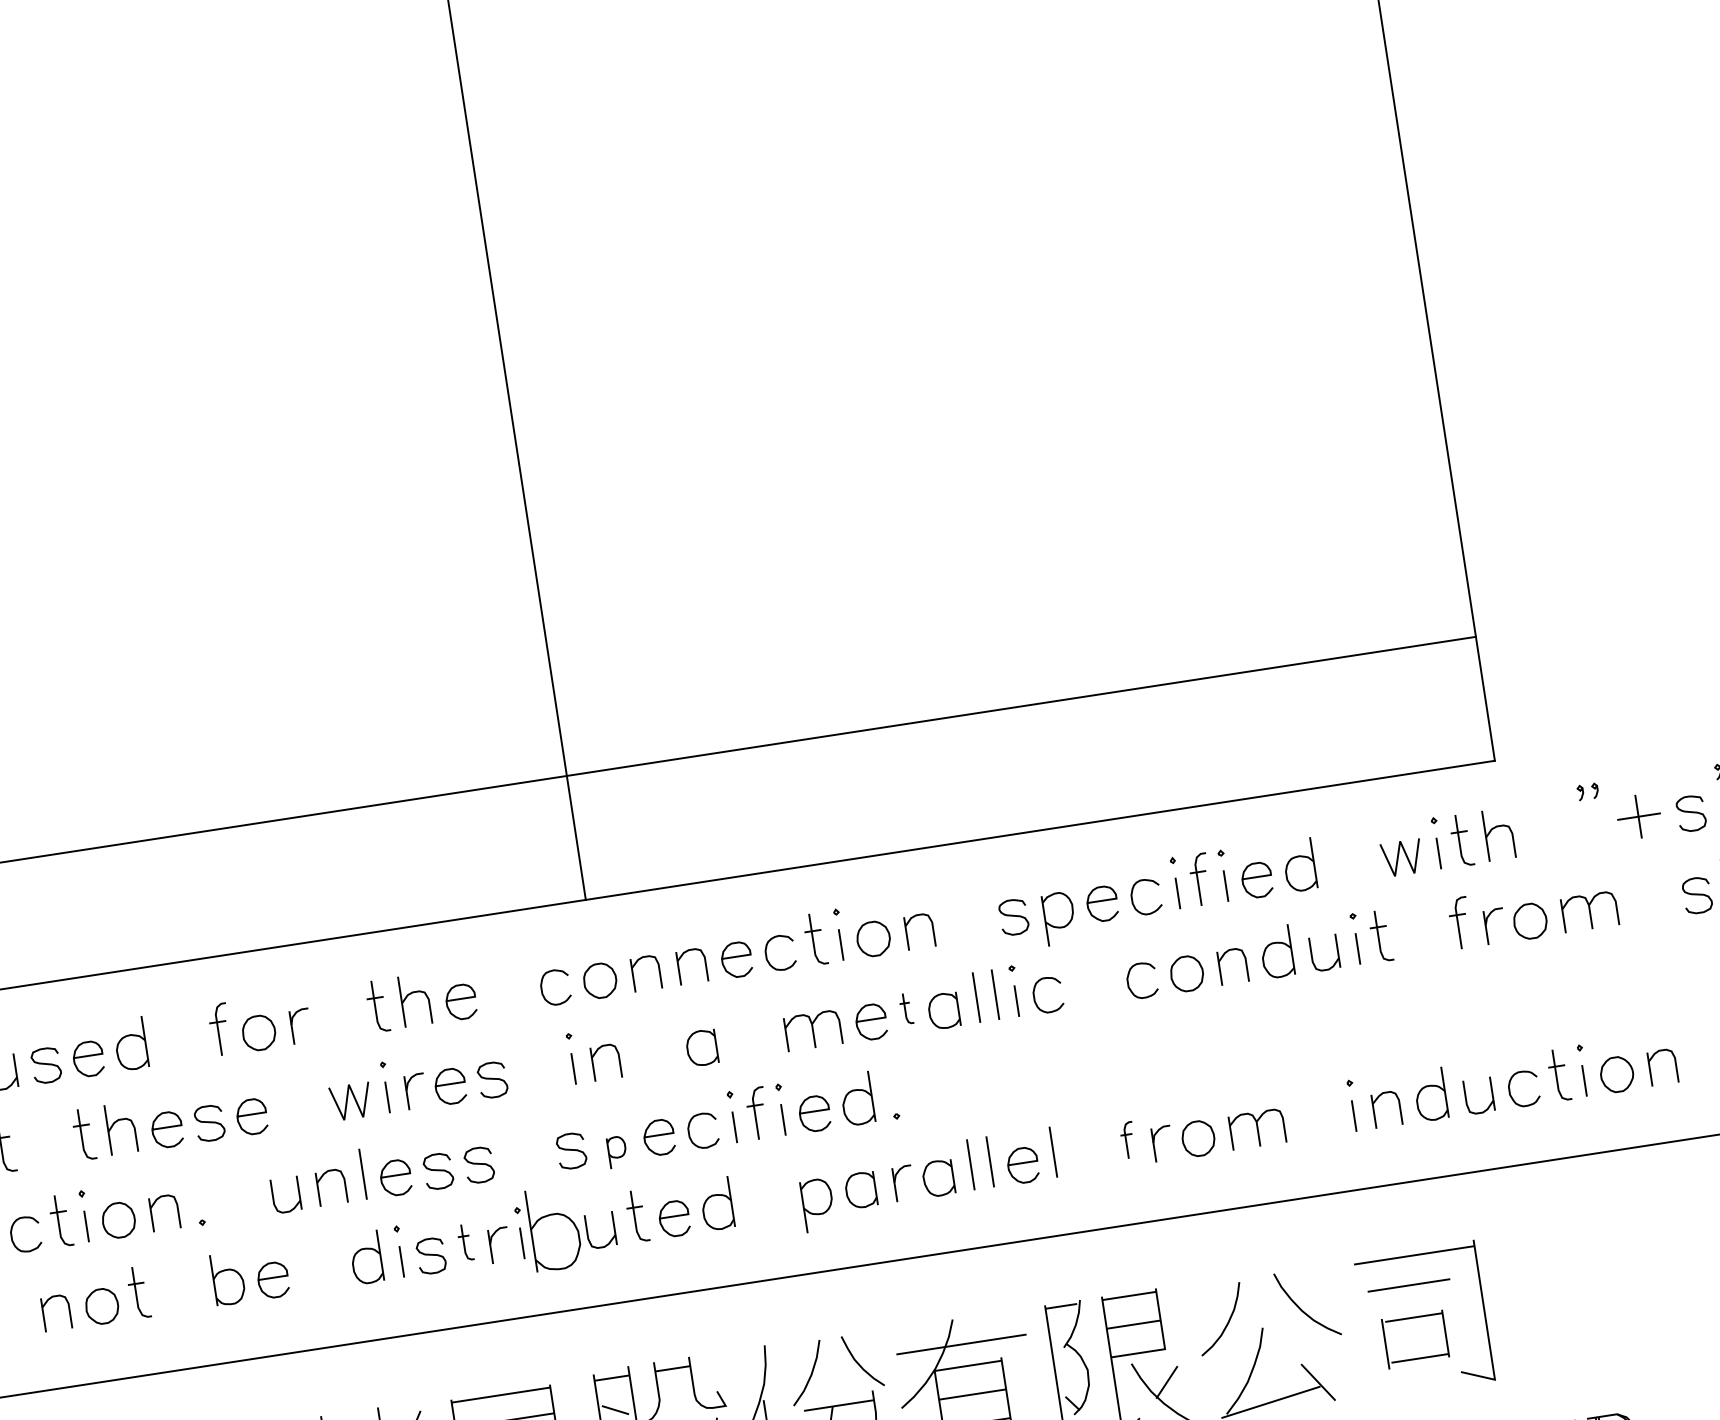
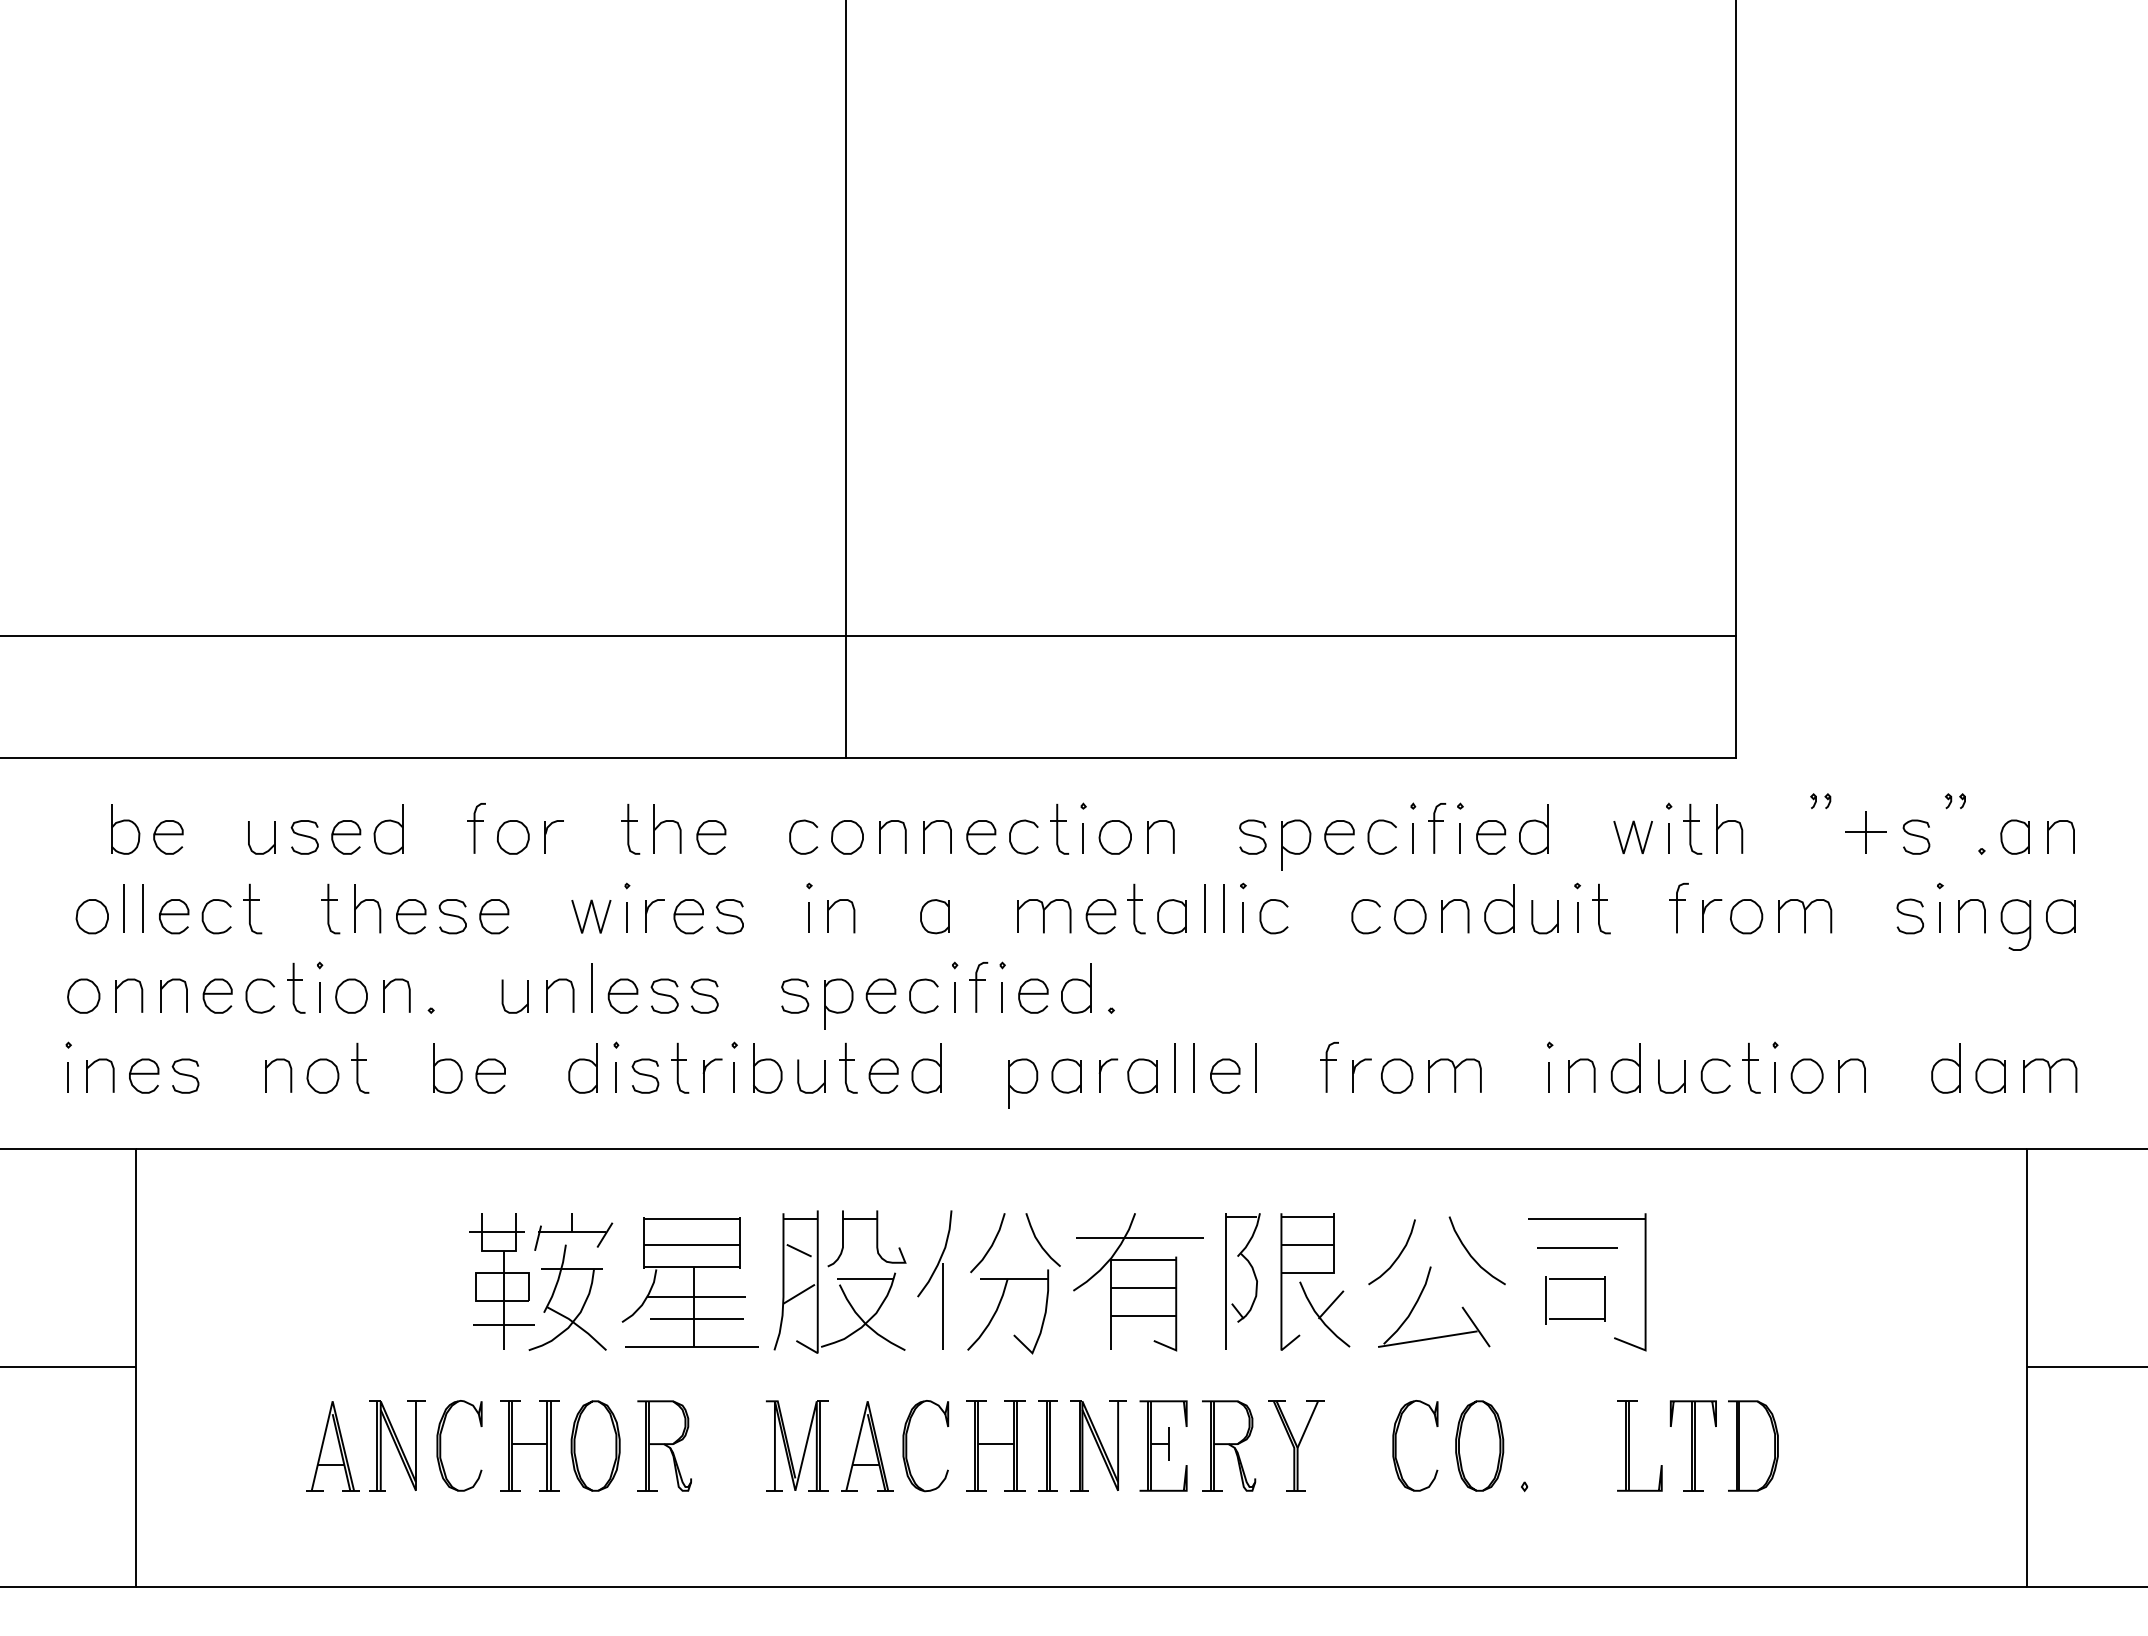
part: (906, 1008) -> (1136, 908), size x1.67
part: (1128, 1140) -> (1329, 1067), size x1.43
part: (617, 1151) -> (838, 1003), size x1.67
part: (554, 1229) -> (767, 1068), size x0.62
part: (465, 1241) -> (680, 1067), size x1.43

